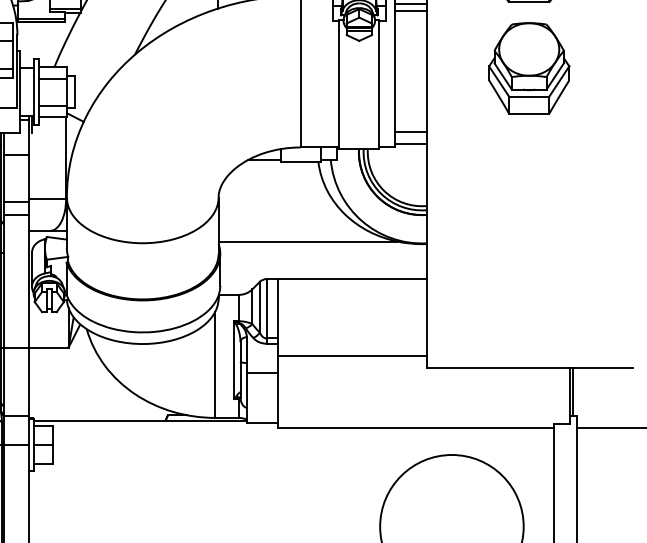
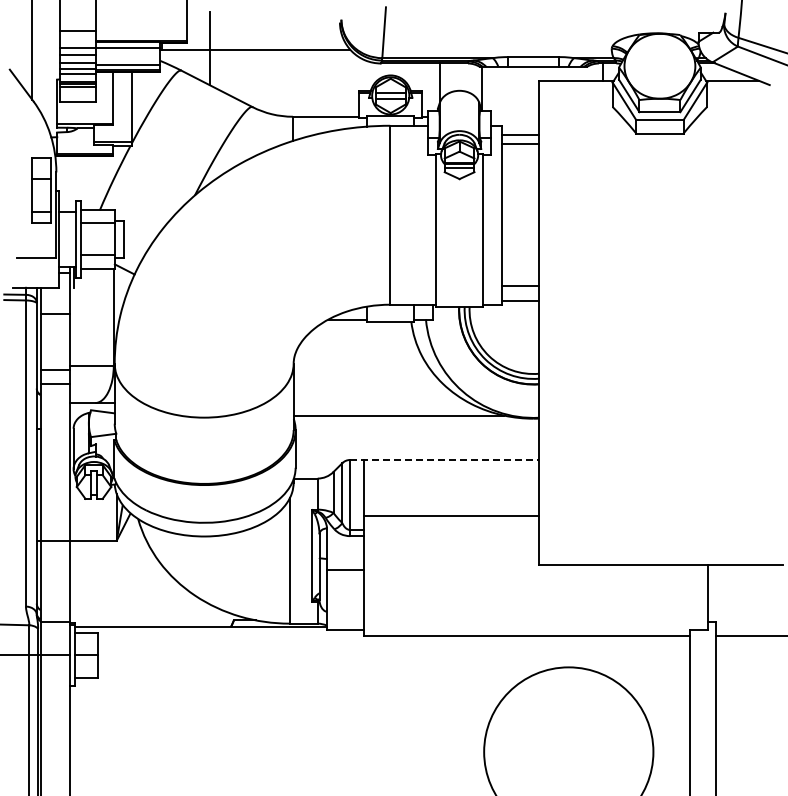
part: (528, 68) -> (659, 211), removed
line: (347, 278) -> (445, 459), solid -> dashed
line: (352, 356) -> (451, 516), moved
line: (572, 392) -> (711, 593), removed

